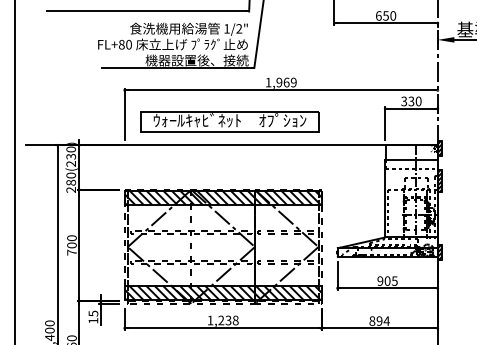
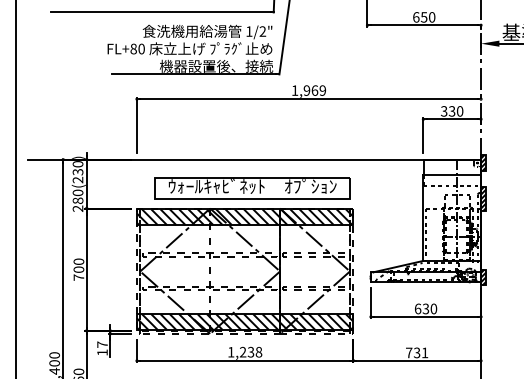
part: (229, 122) -> (252, 188), moved
text: (387, 280) -> (425, 308), 905 -> 630
text: (93, 313) -> (102, 344), 15 -> 17
text: (379, 320) -> (417, 352), 894 -> 731

